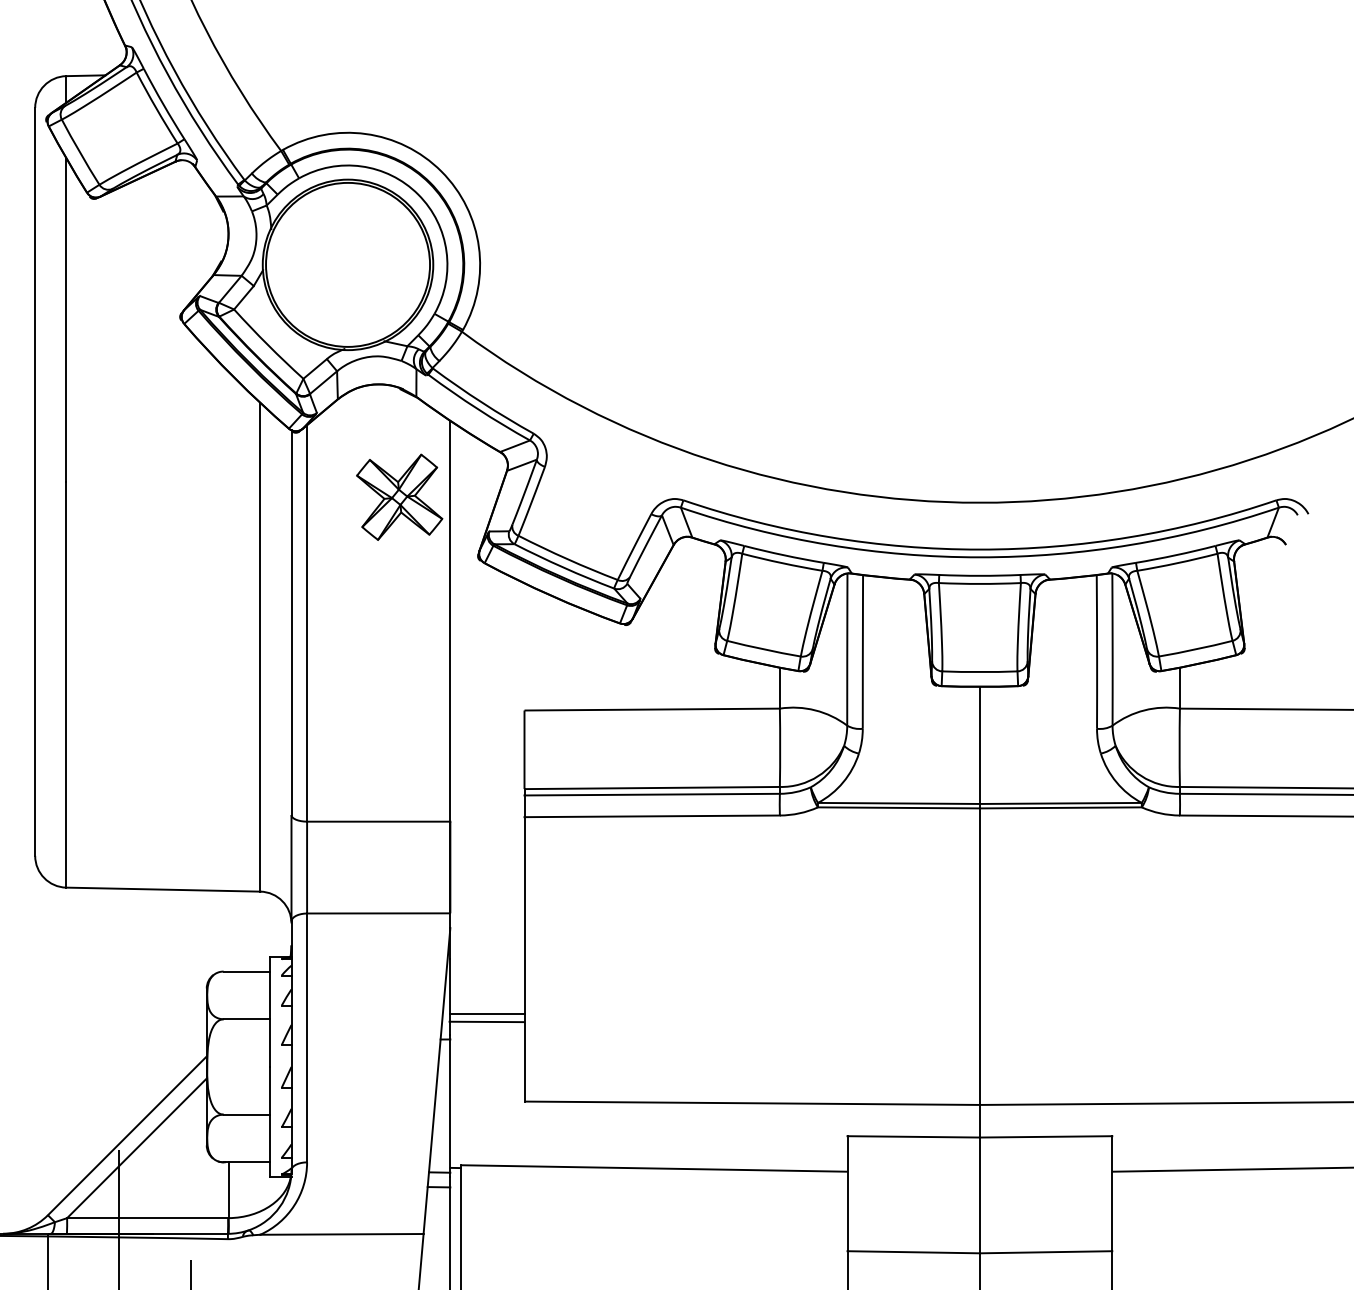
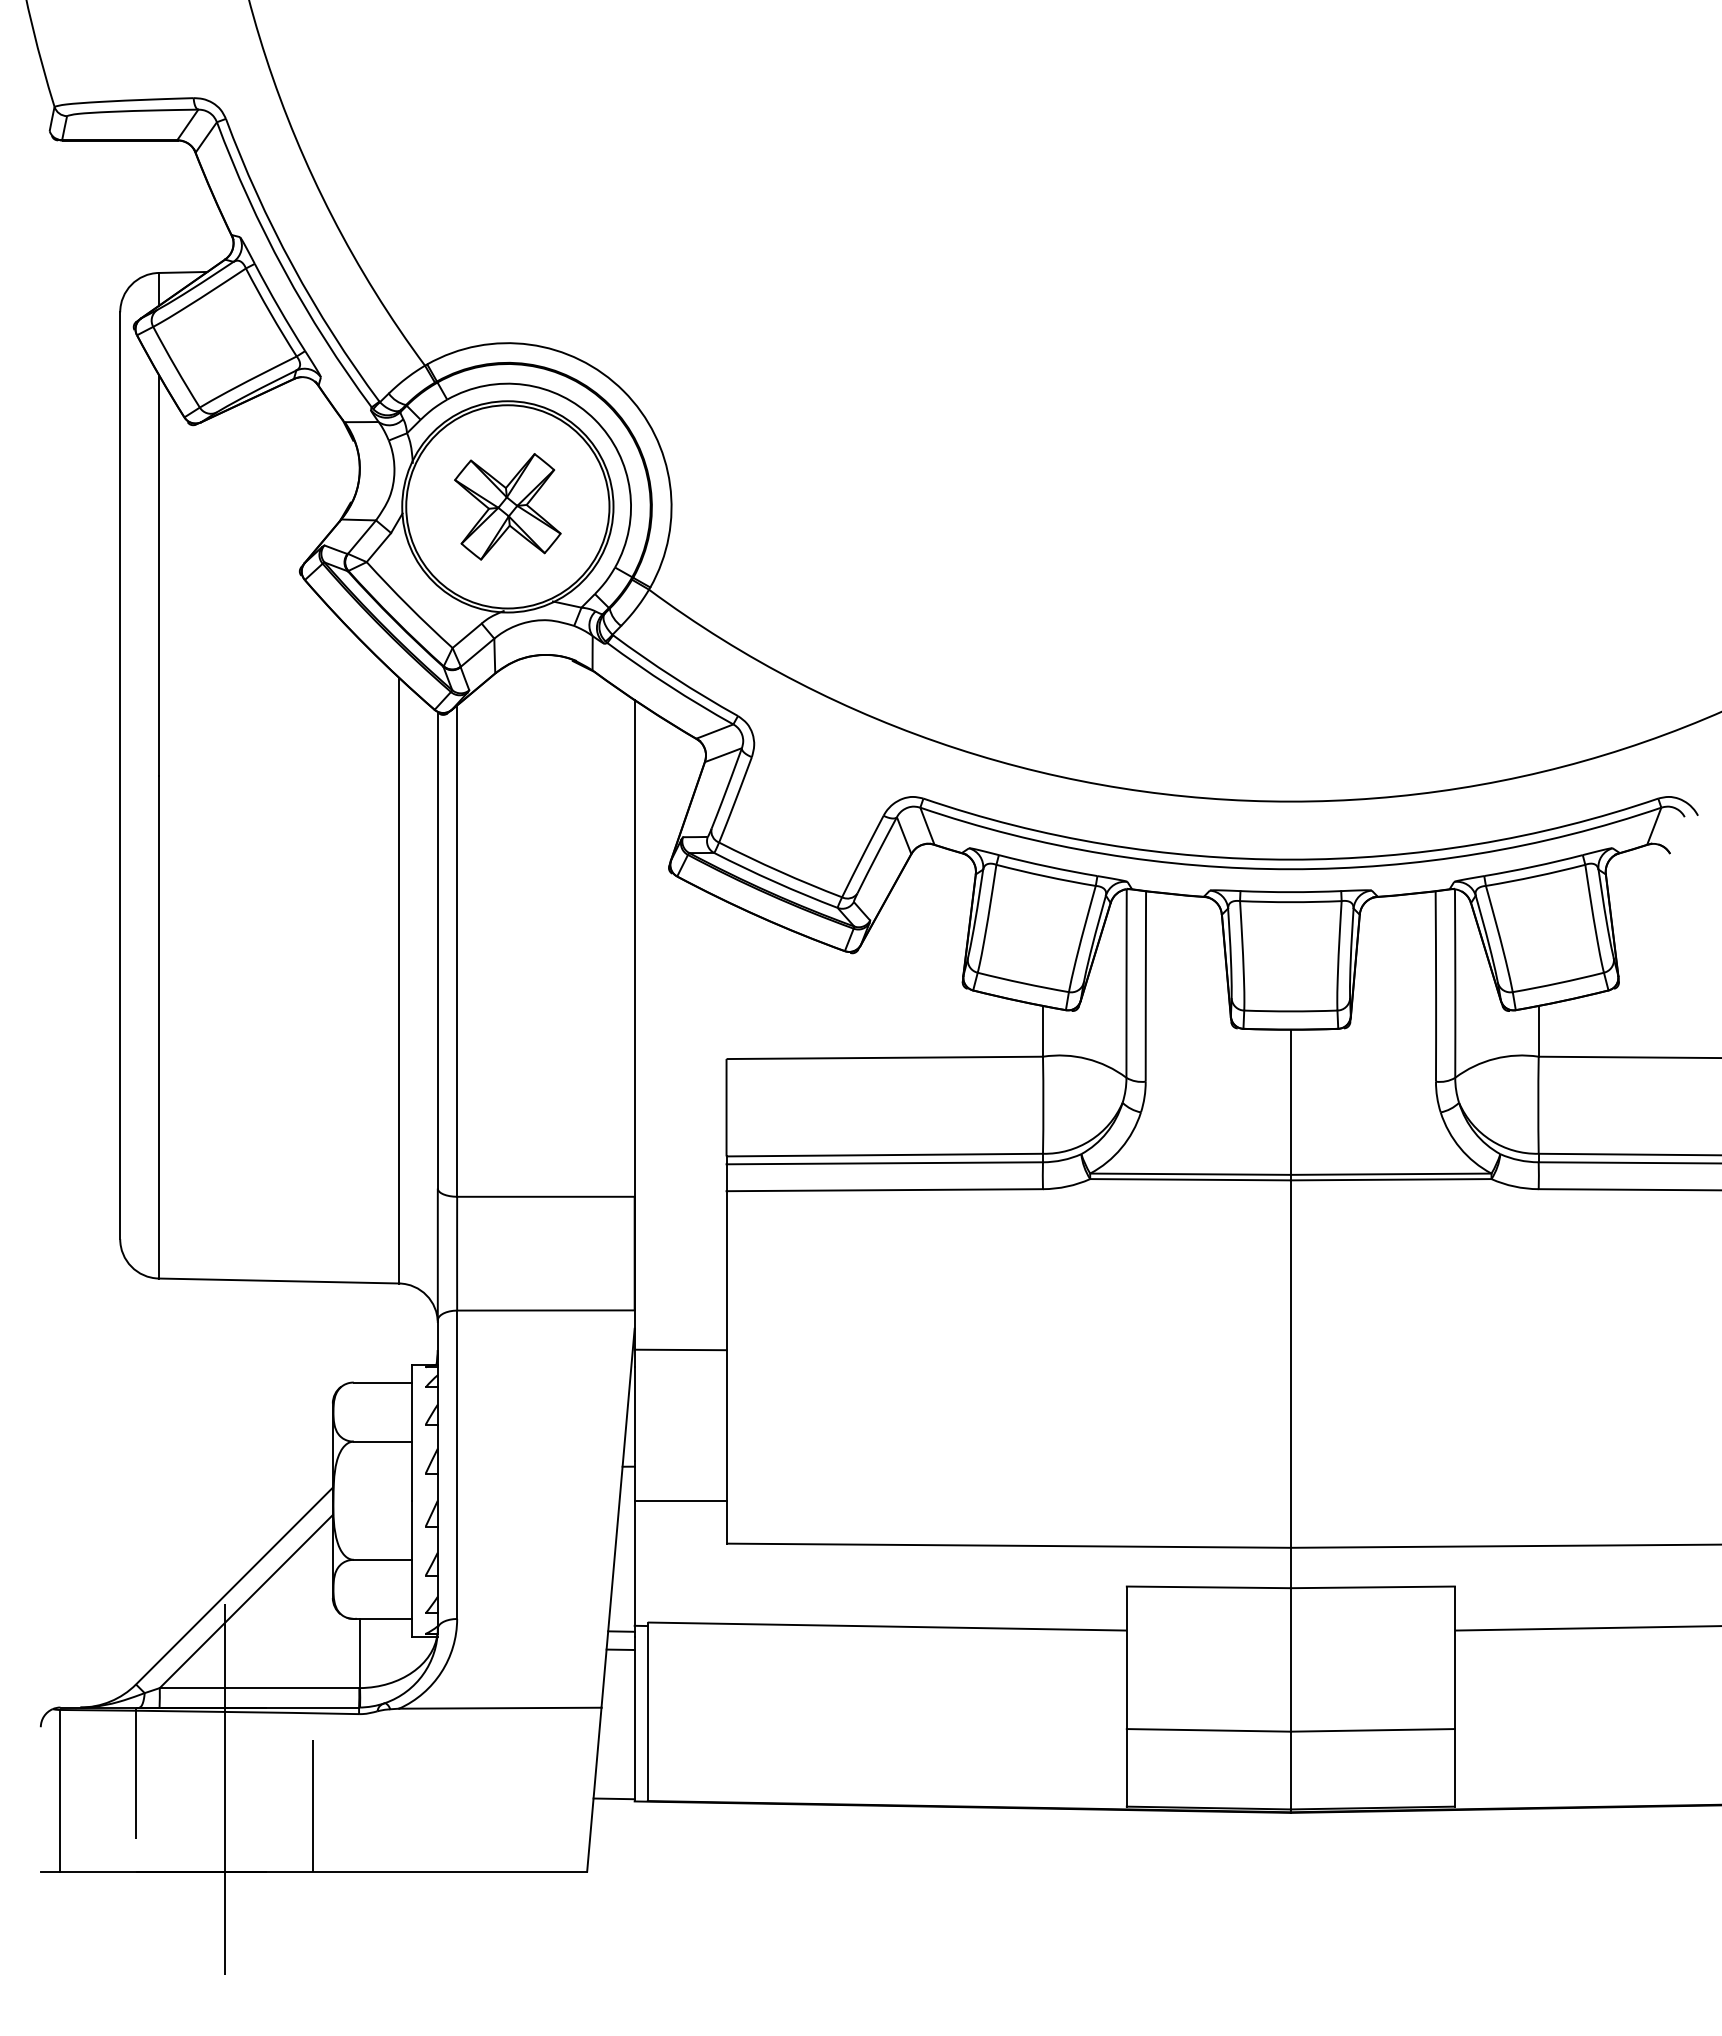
part: (399, 497) -> (507, 506), moved
line: (487, 1013) -> (680, 1500), moved
line: (486, 1021) -> (680, 1349), moved

